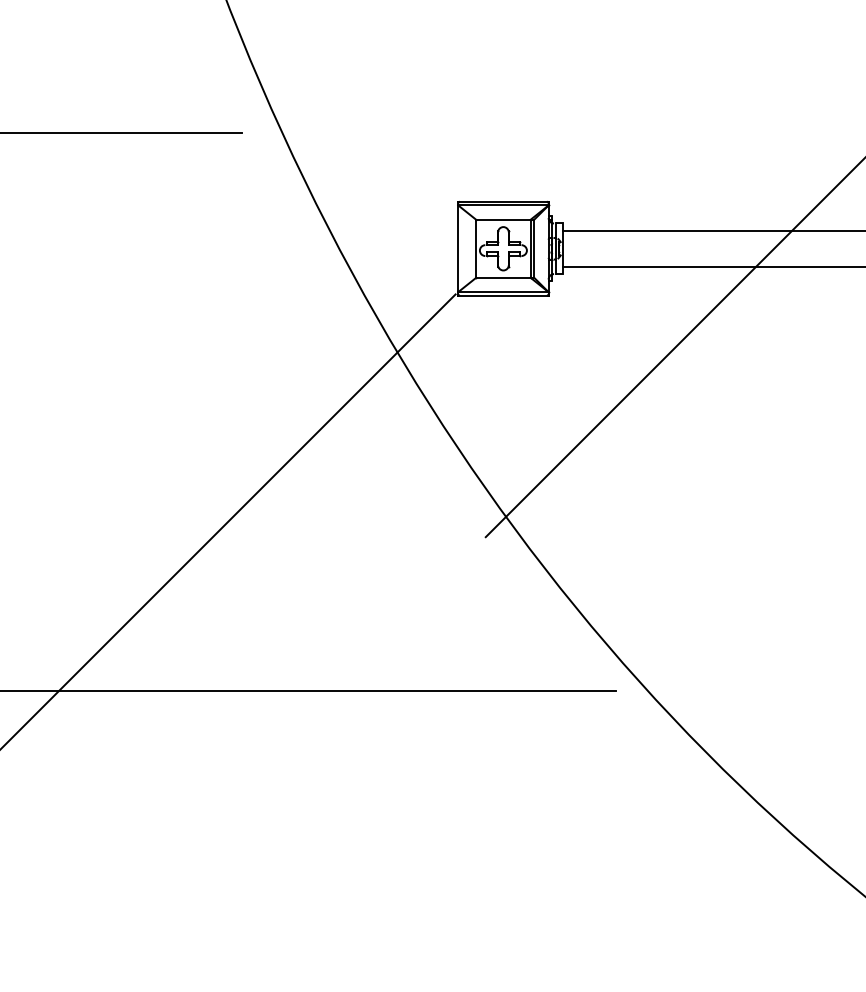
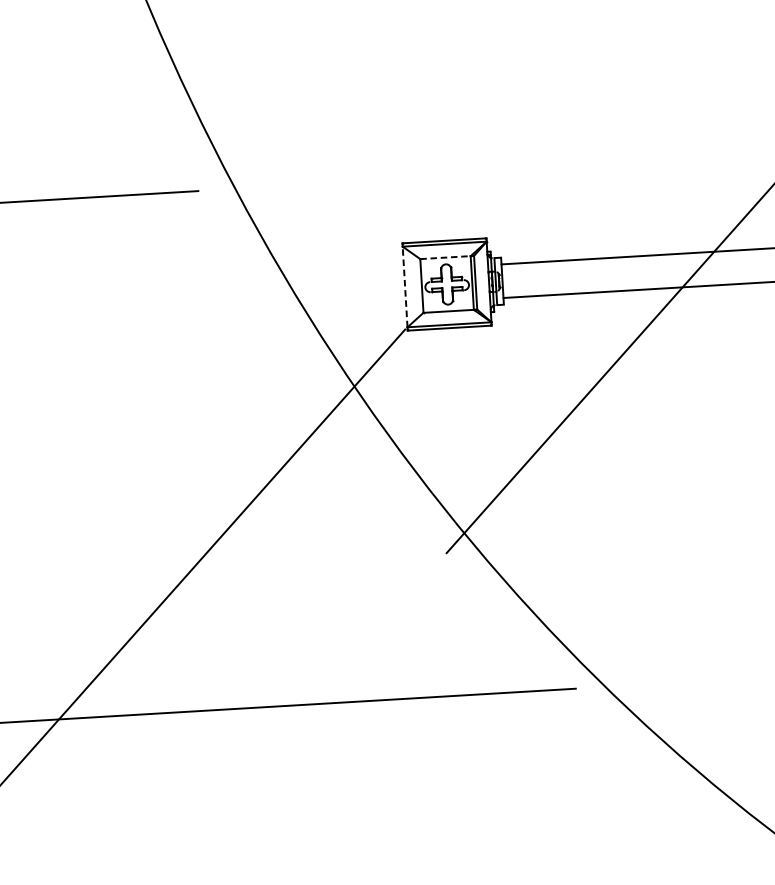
line: (503, 219) -> (445, 257), solid -> dashed
line: (458, 248) -> (405, 286), solid -> dashed

